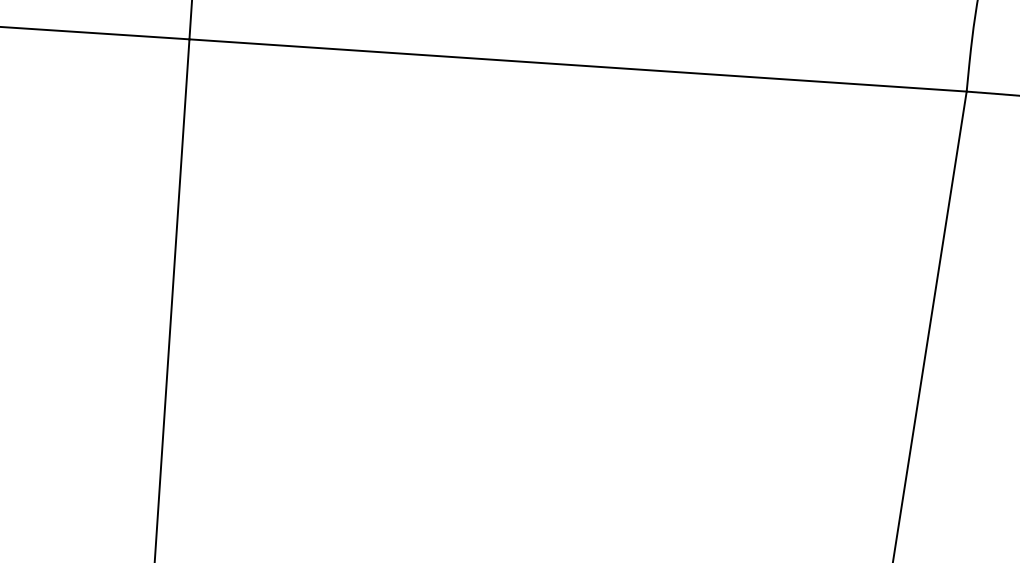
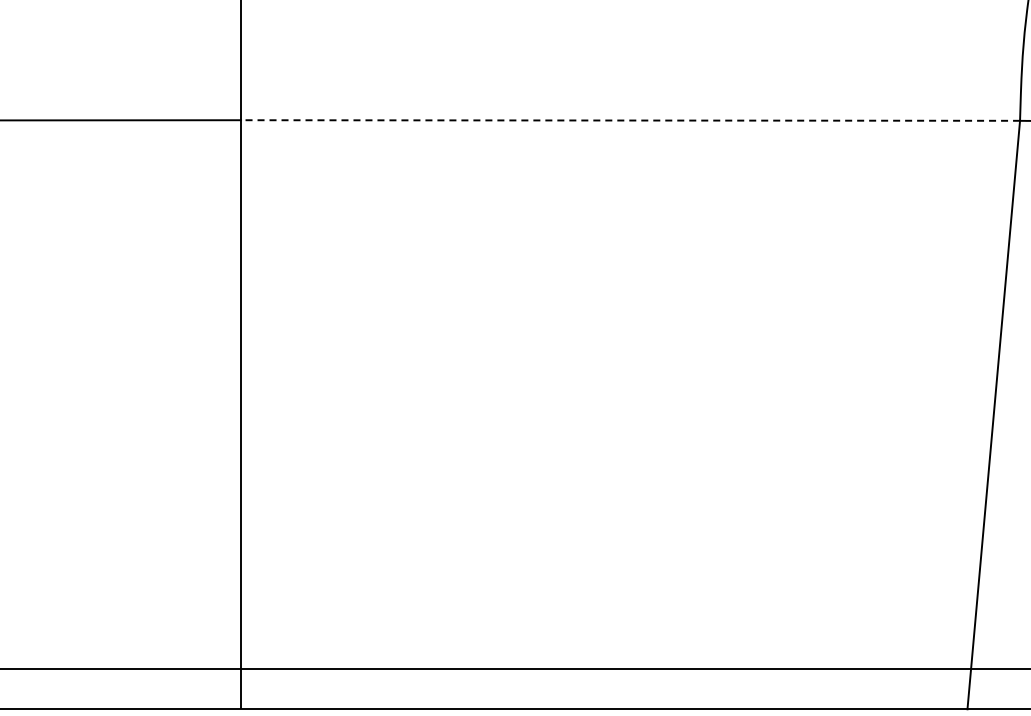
line: (578, 65) -> (630, 120), solid -> dashed

